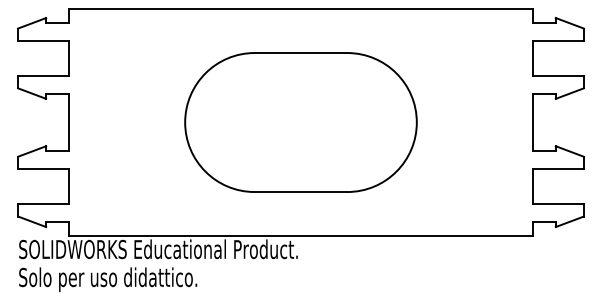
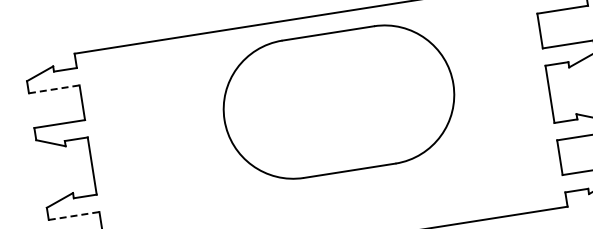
line: (43, 40) -> (54, 89), solid -> dashed
part: (300, 122) -> (338, 102), moved
line: (43, 169) -> (73, 216), solid -> dashed

